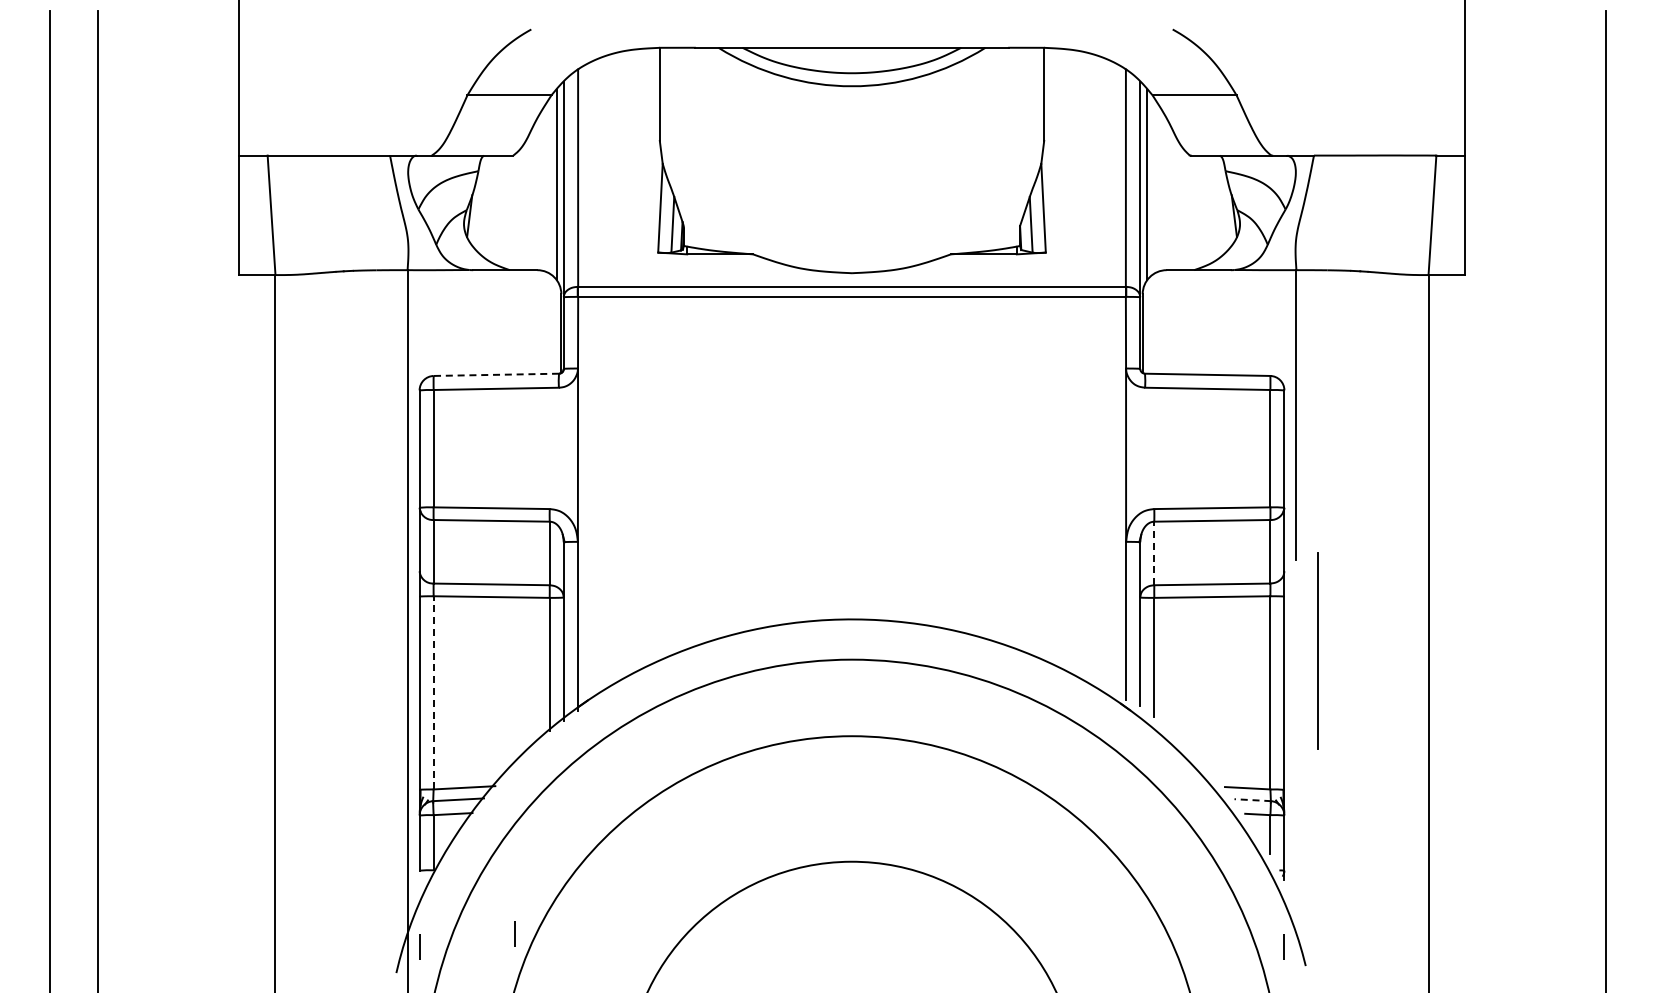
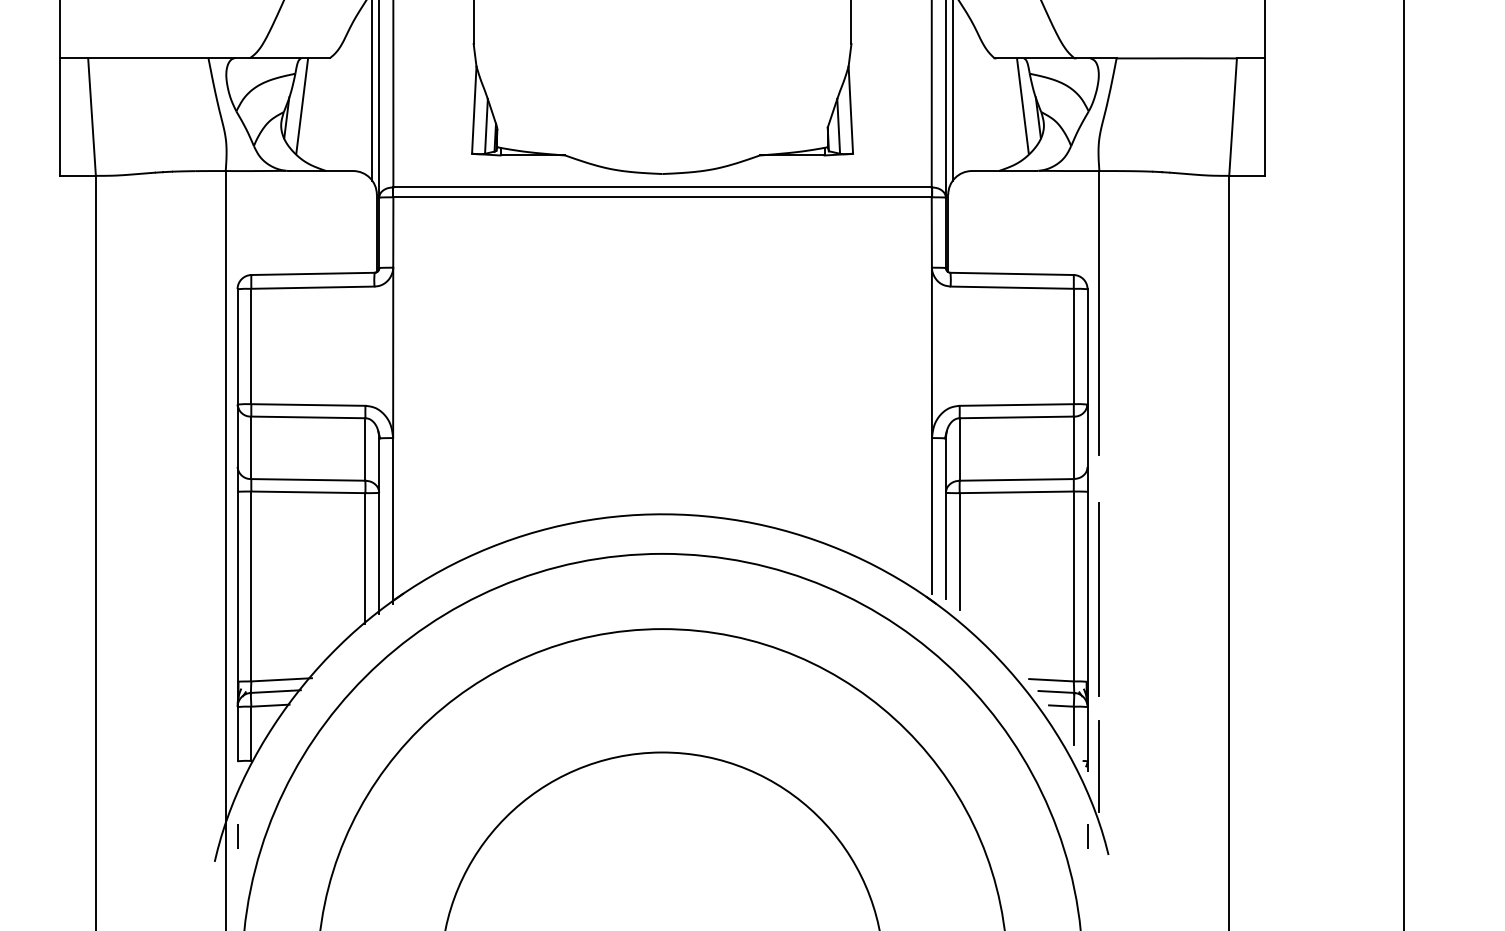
line: (485, 203) -> (302, 105), added
line: (1218, 203) -> (1022, 105), added
line: (496, 374) -> (313, 273), dashed -> solid
line: (1154, 553) -> (959, 449), dashed -> solid
line: (1317, 650) -> (1098, 598), moved
line: (433, 692) -> (251, 586), dashed -> solid
line: (1252, 800) -> (1056, 692), dashed -> solid
line: (1296, 875) -> (1099, 766), added
line: (514, 933) -> (330, 823), removed

